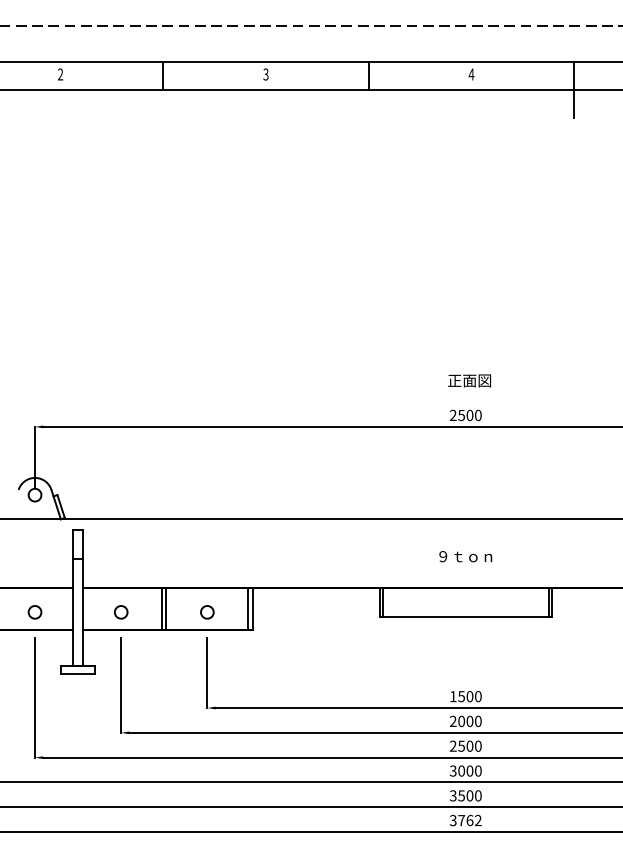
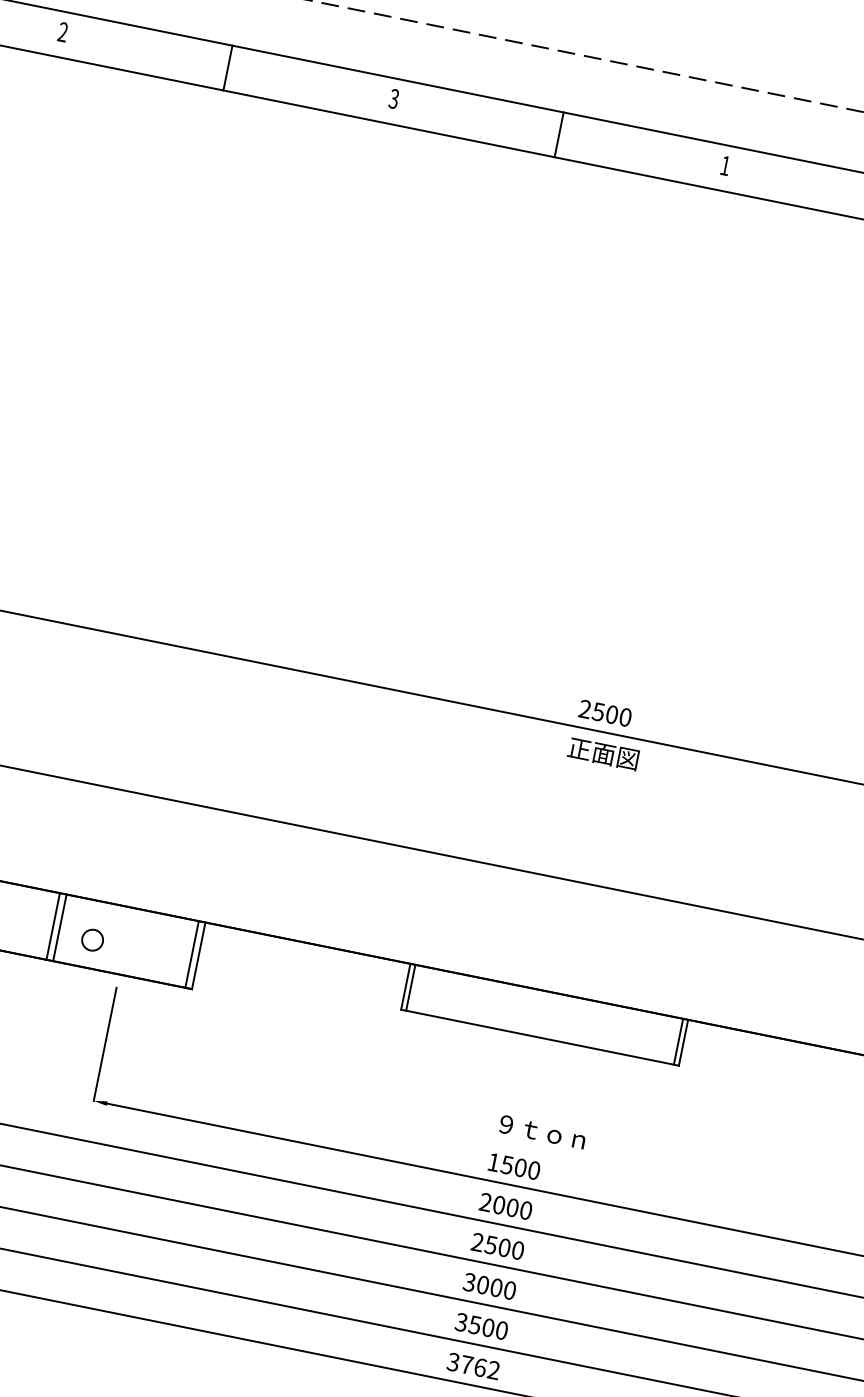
text: (471, 74) -> (725, 165), 4 -> 1
text: (469, 380) -> (603, 753), moved
text: (465, 556) -> (542, 1131), moved
circle: (207, 612) -> (92, 940), moved

